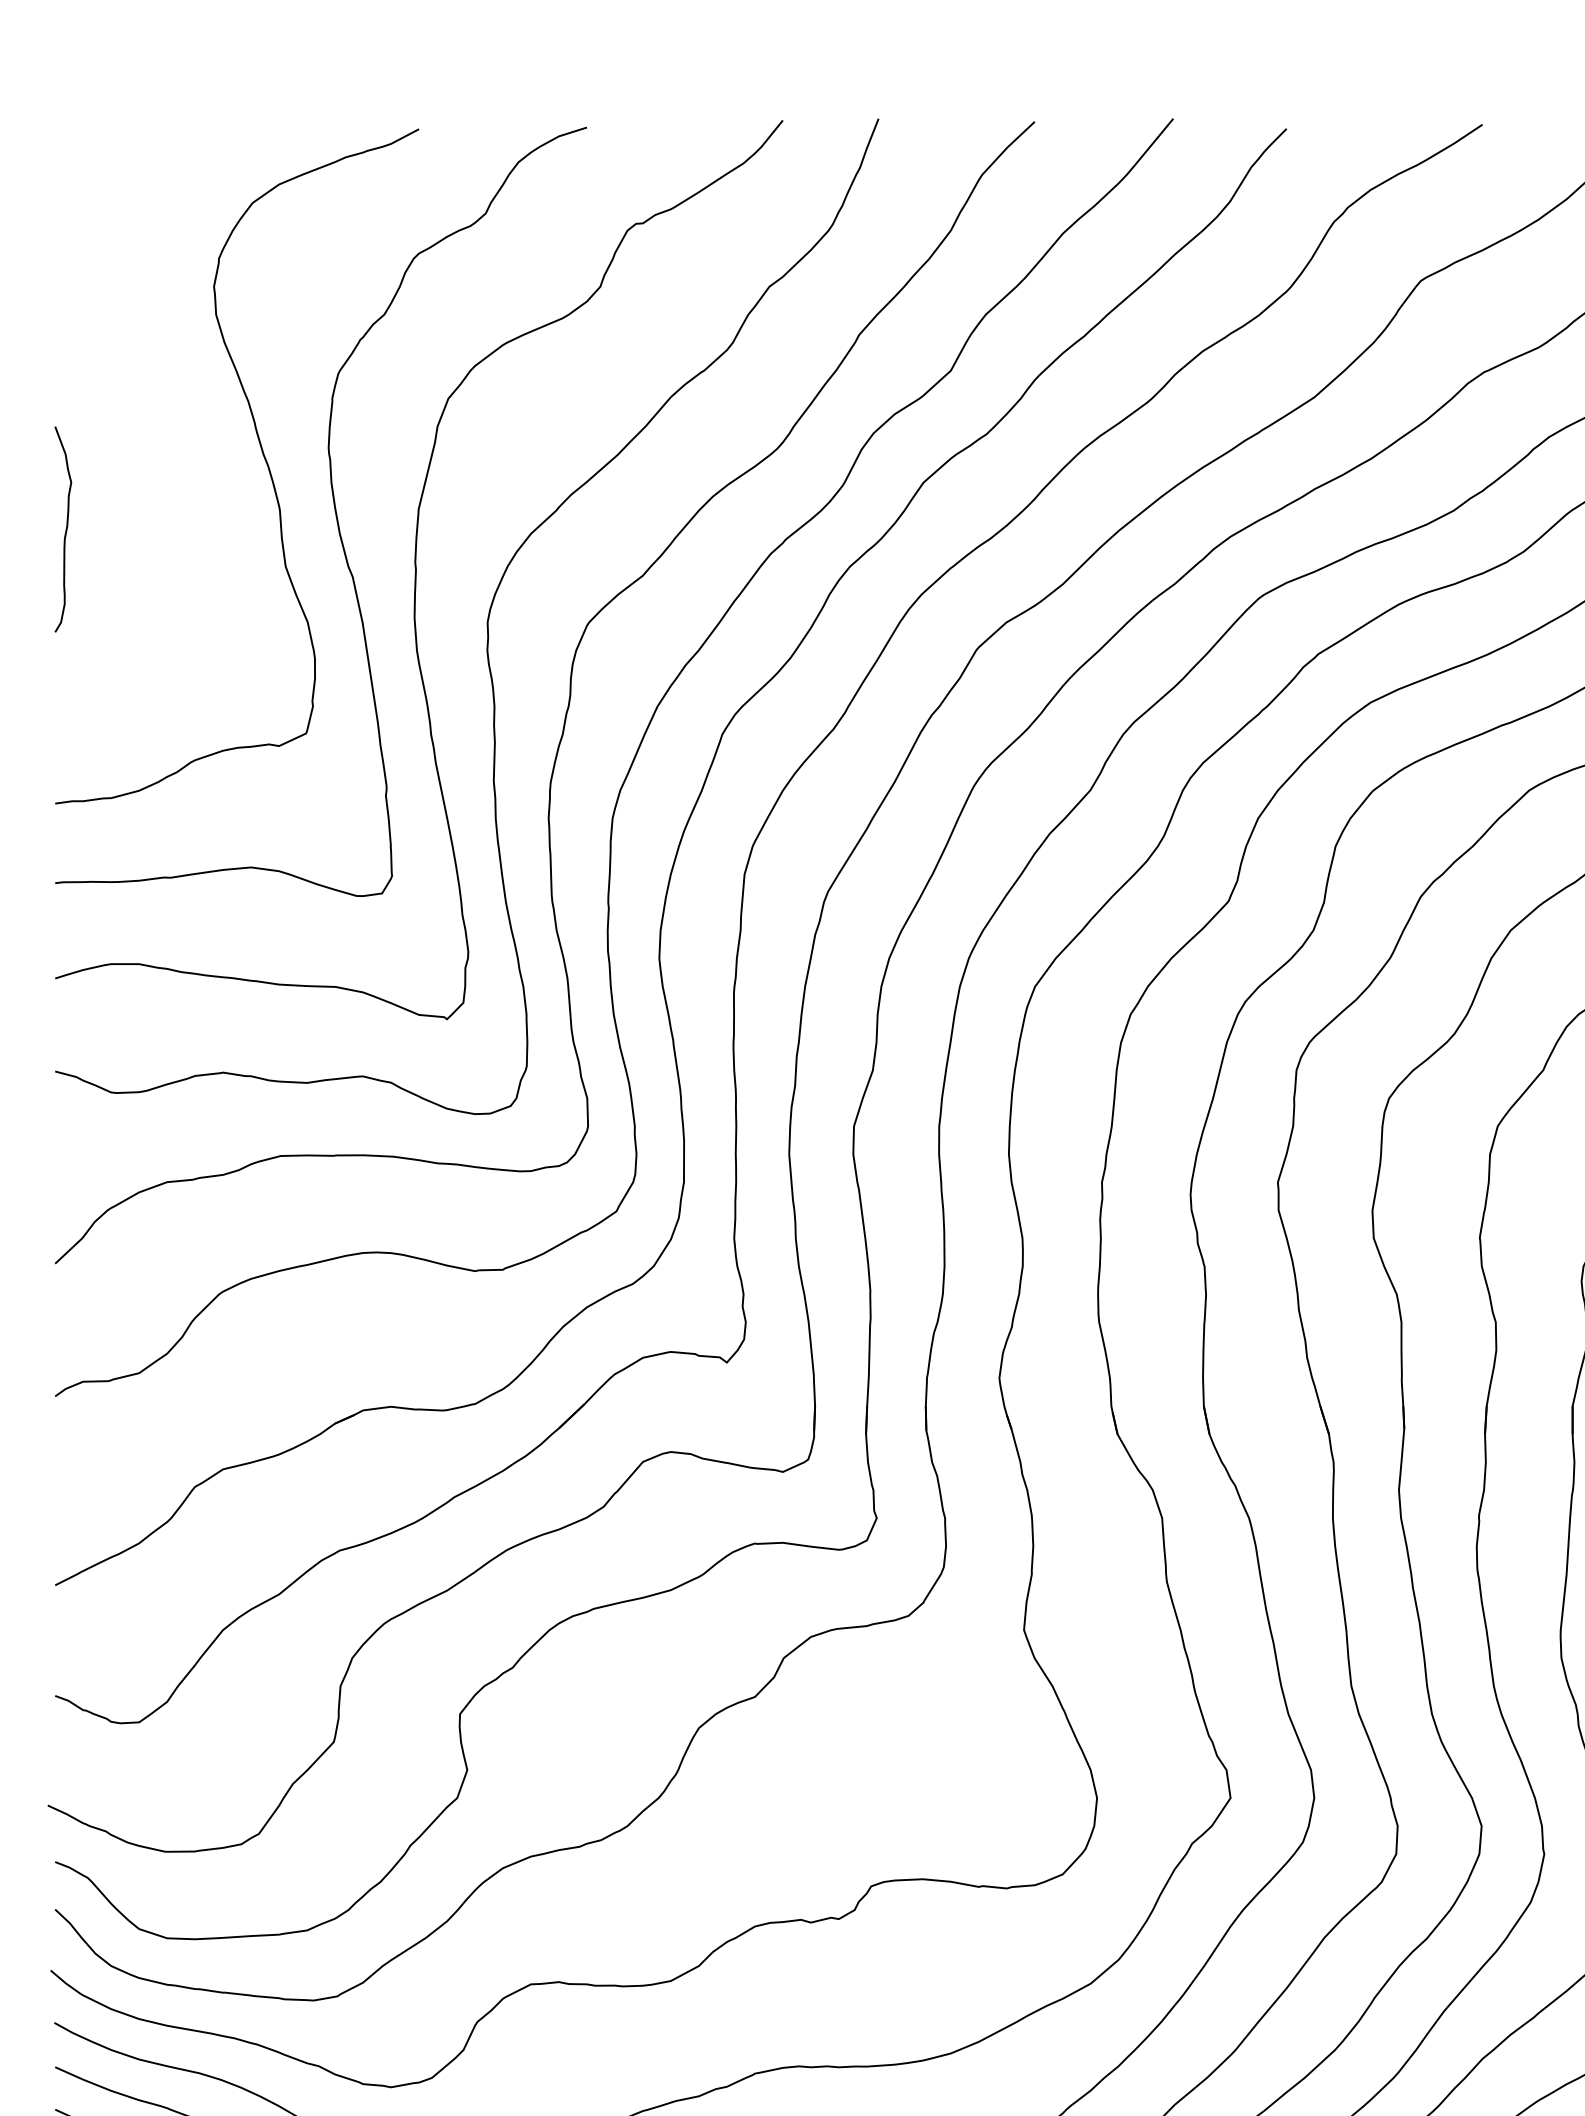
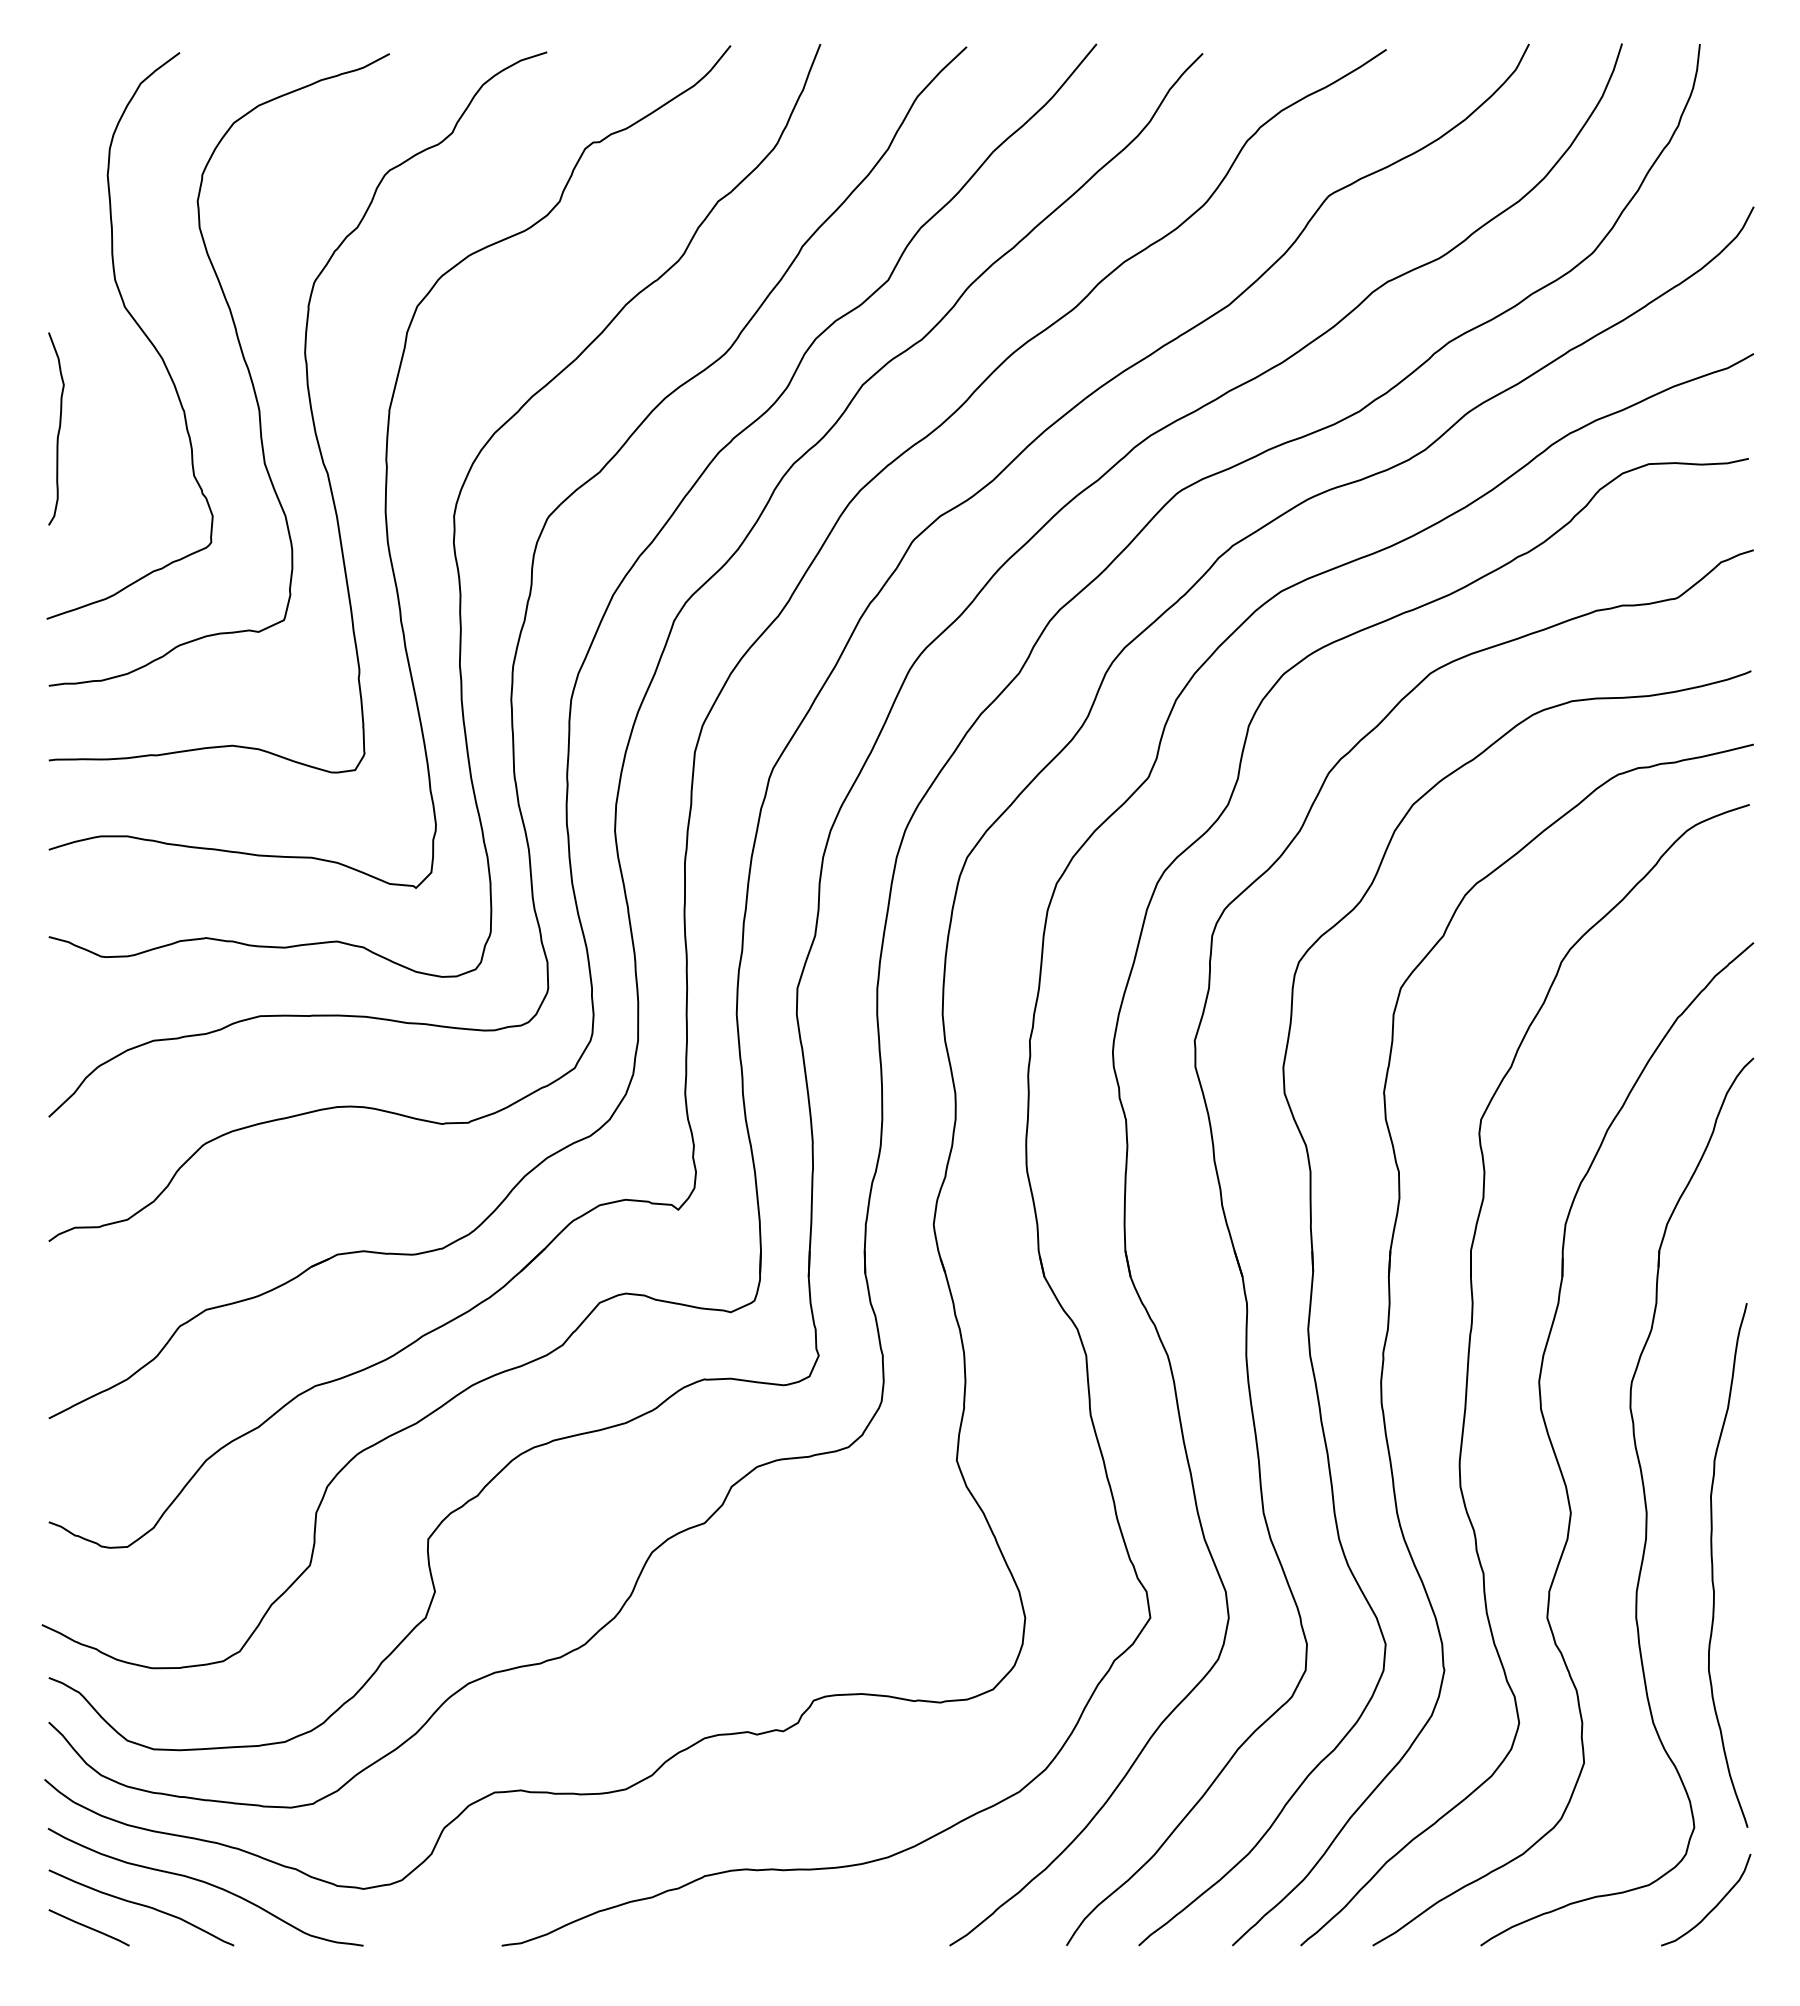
curve: (150, 421) -> (138, 327), added

